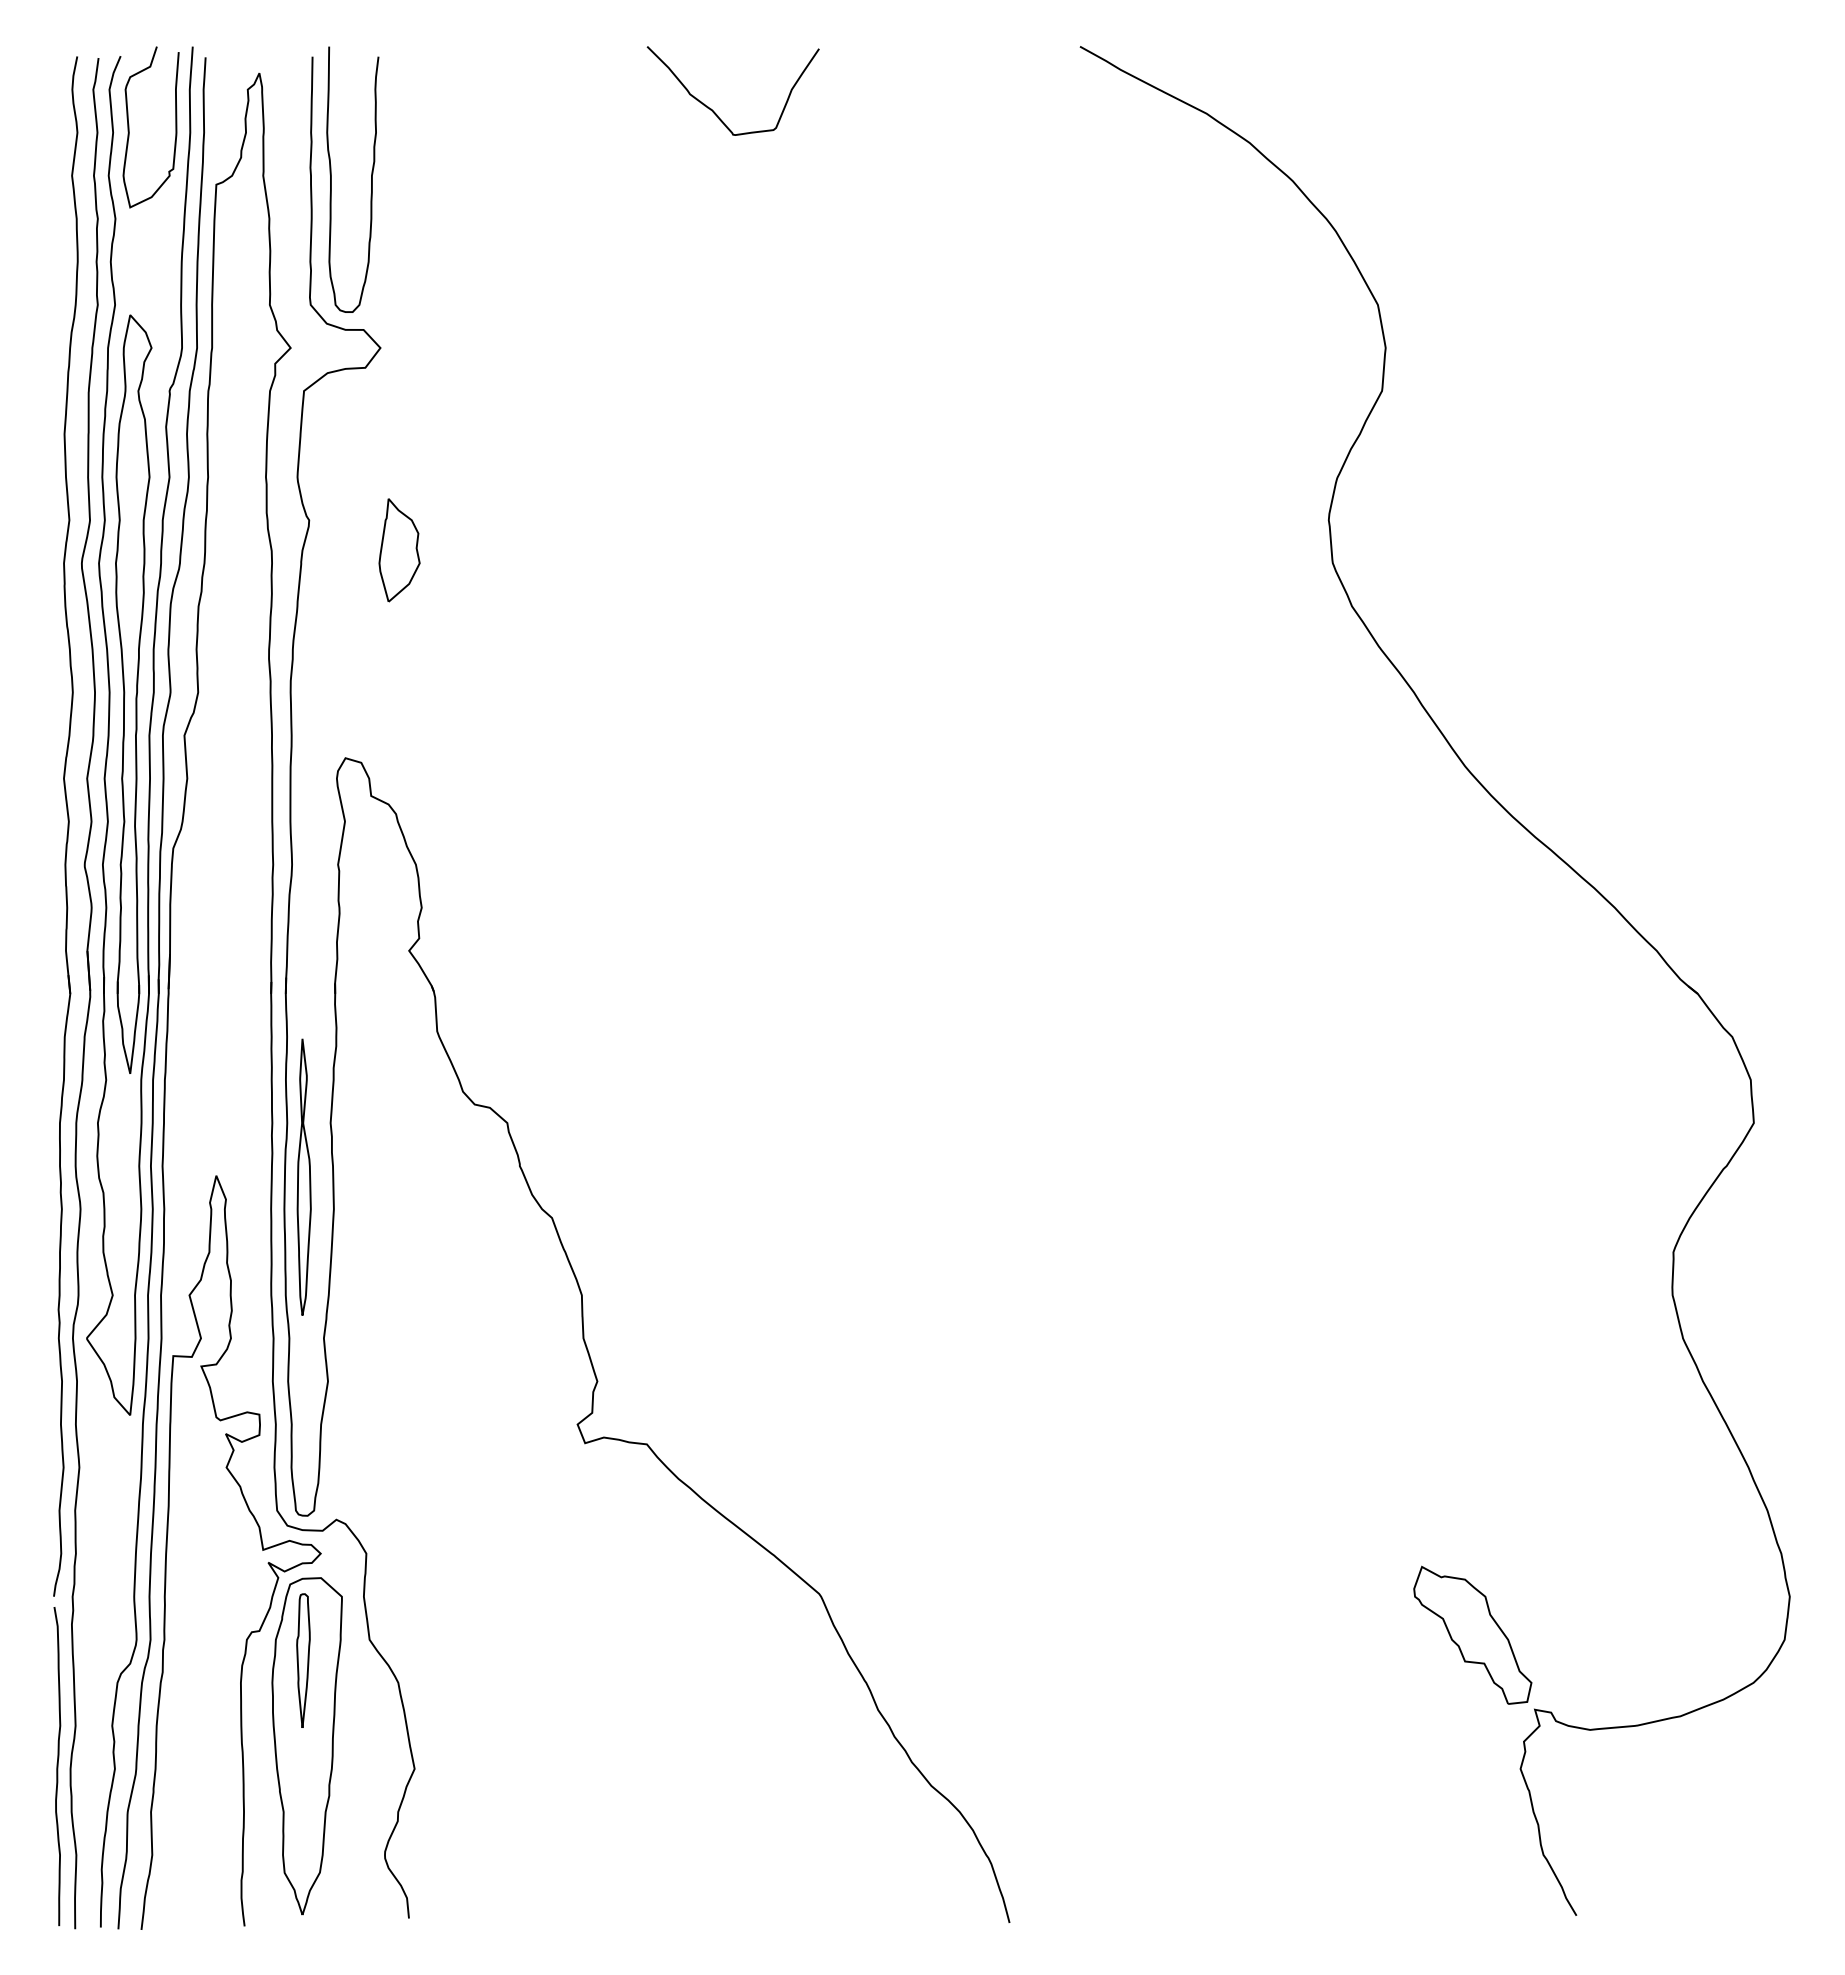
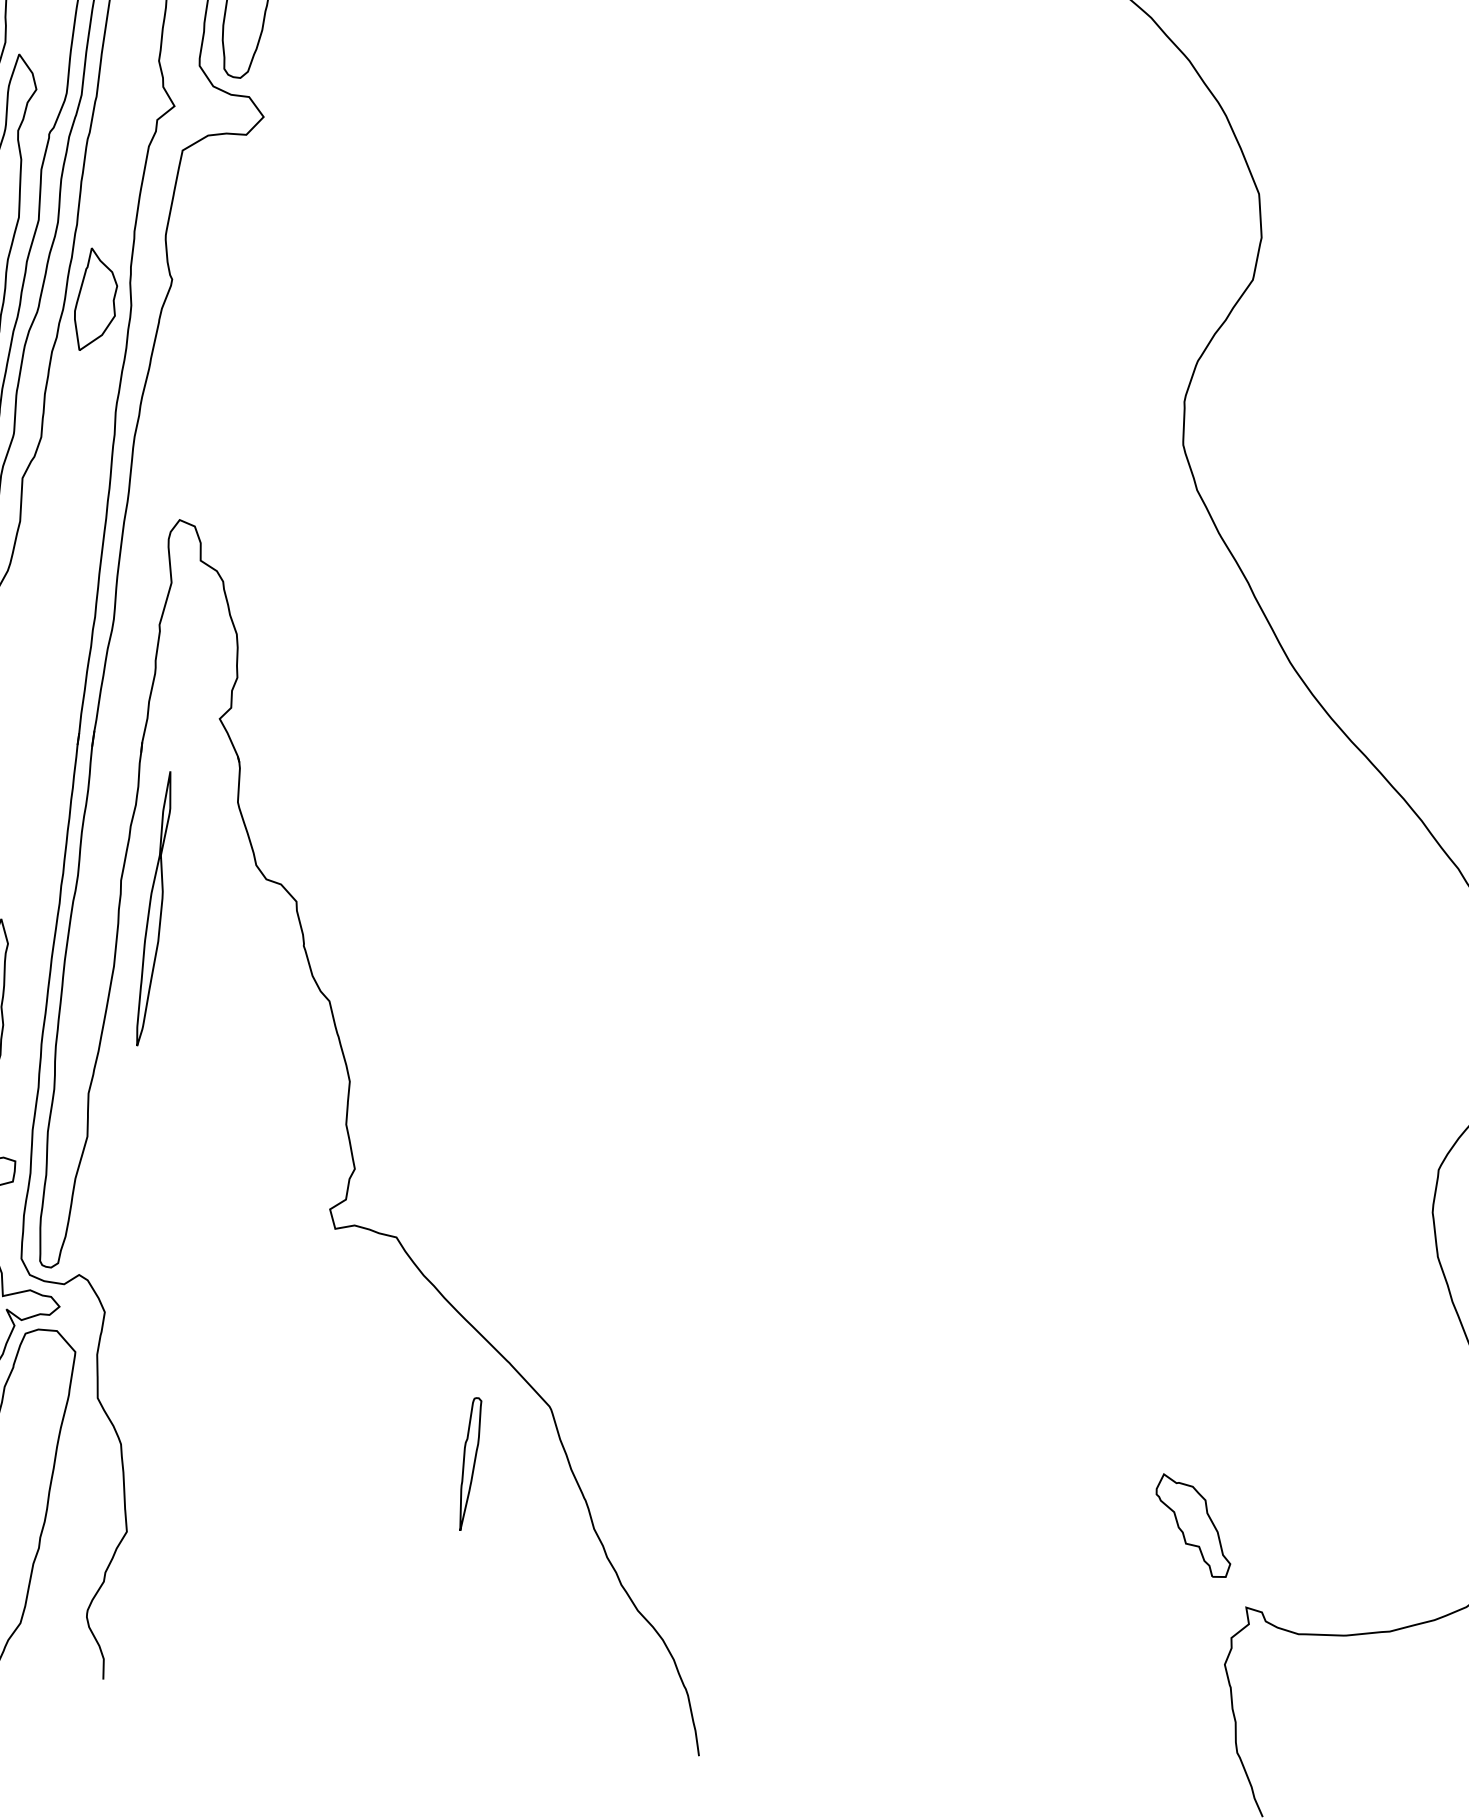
part: (399, 550) -> (96, 300), moved
part: (303, 1176) -> (154, 908), moved
part: (1472, 1634) -> (1193, 1525), size x0.7
part: (303, 1660) -> (469, 1463), moved

